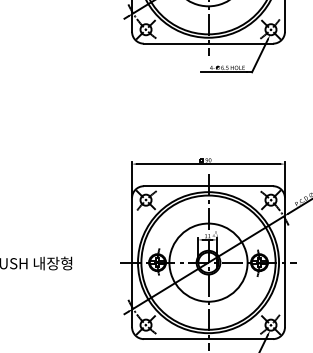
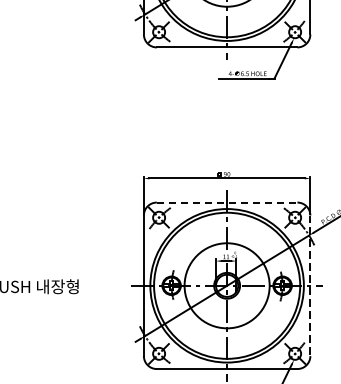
line: (208, 186) -> (227, 202), solid -> dashed
line: (284, 262) -> (309, 285), solid -> dashed

